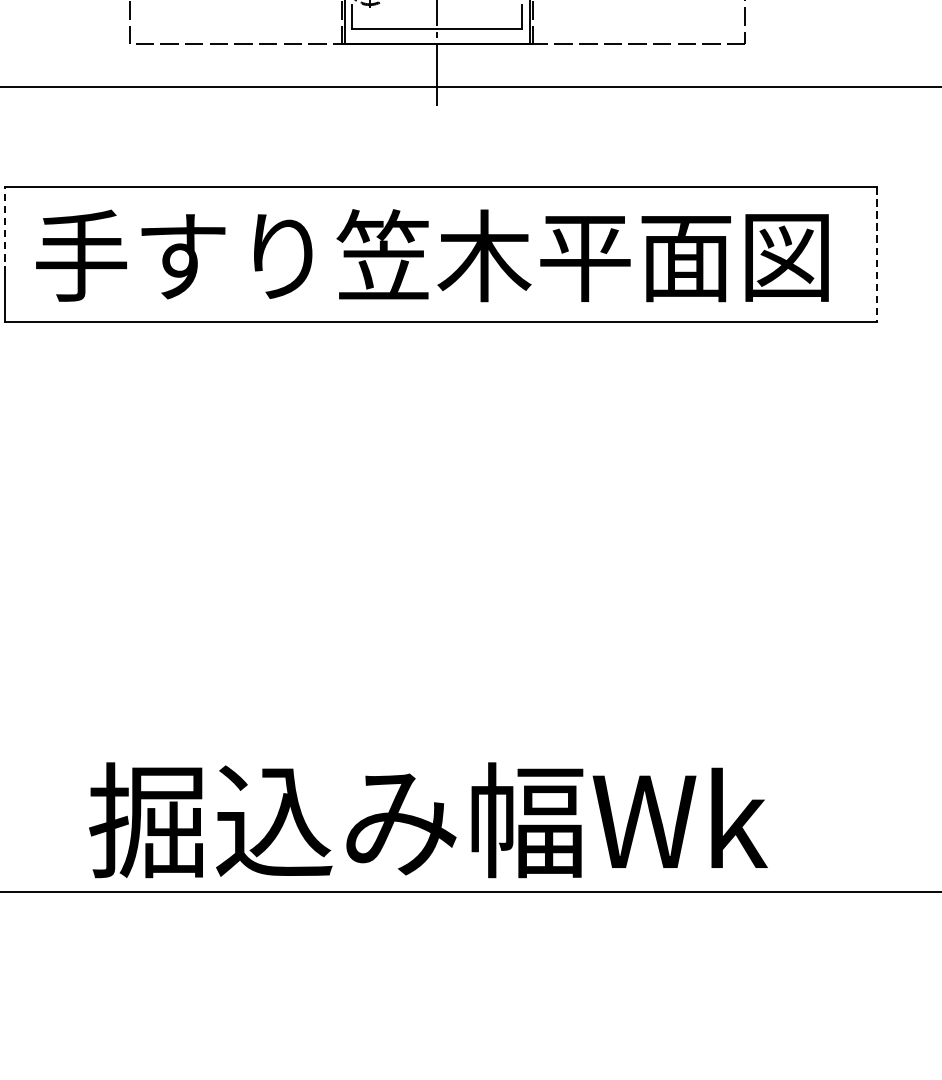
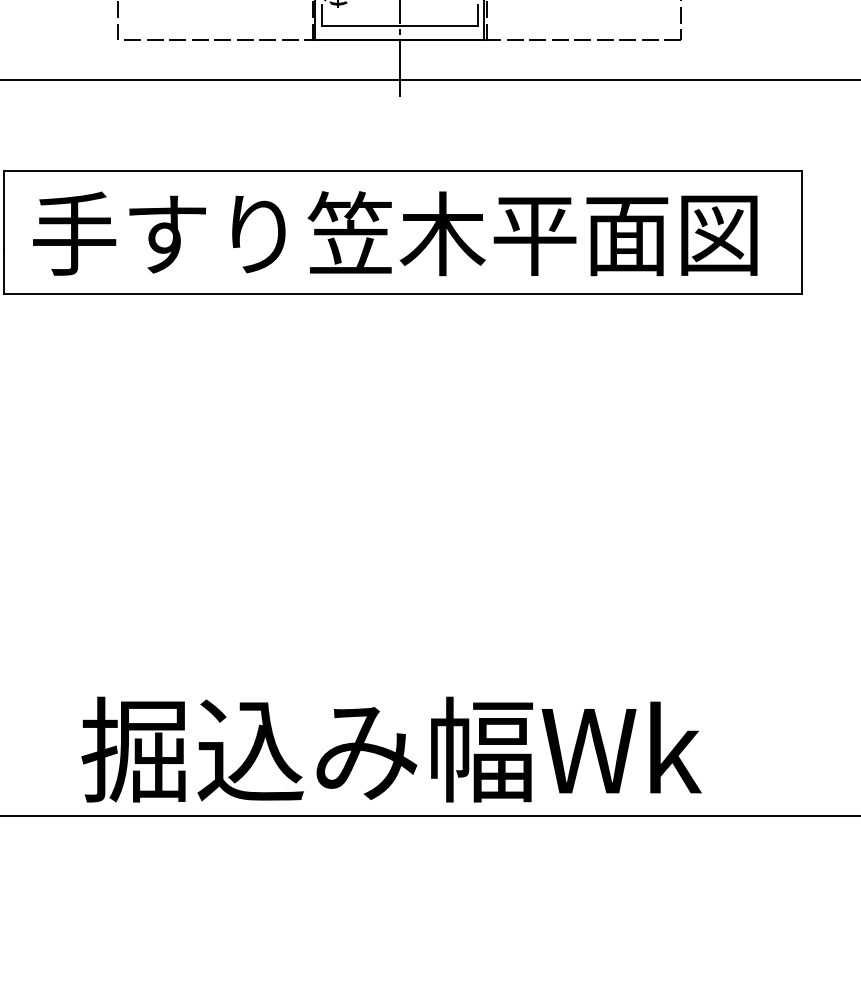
line: (4, 230) -> (4, 210), dashed -> solid
line: (876, 254) -> (801, 232), dashed -> solid

